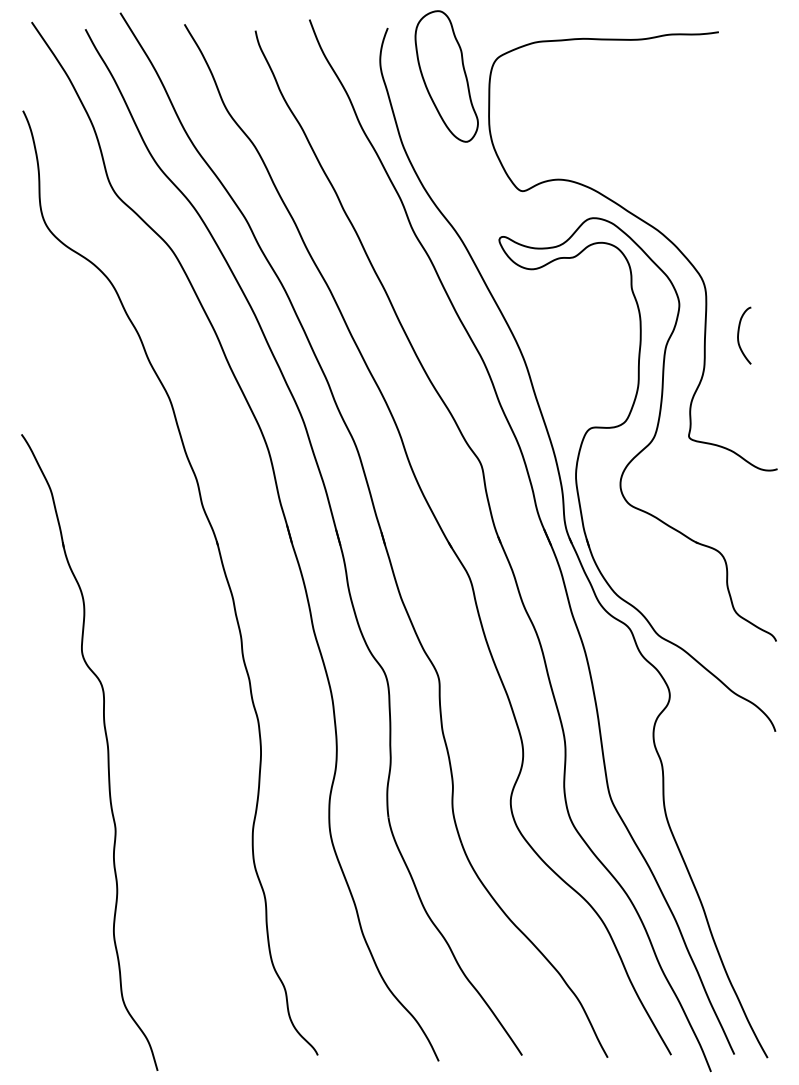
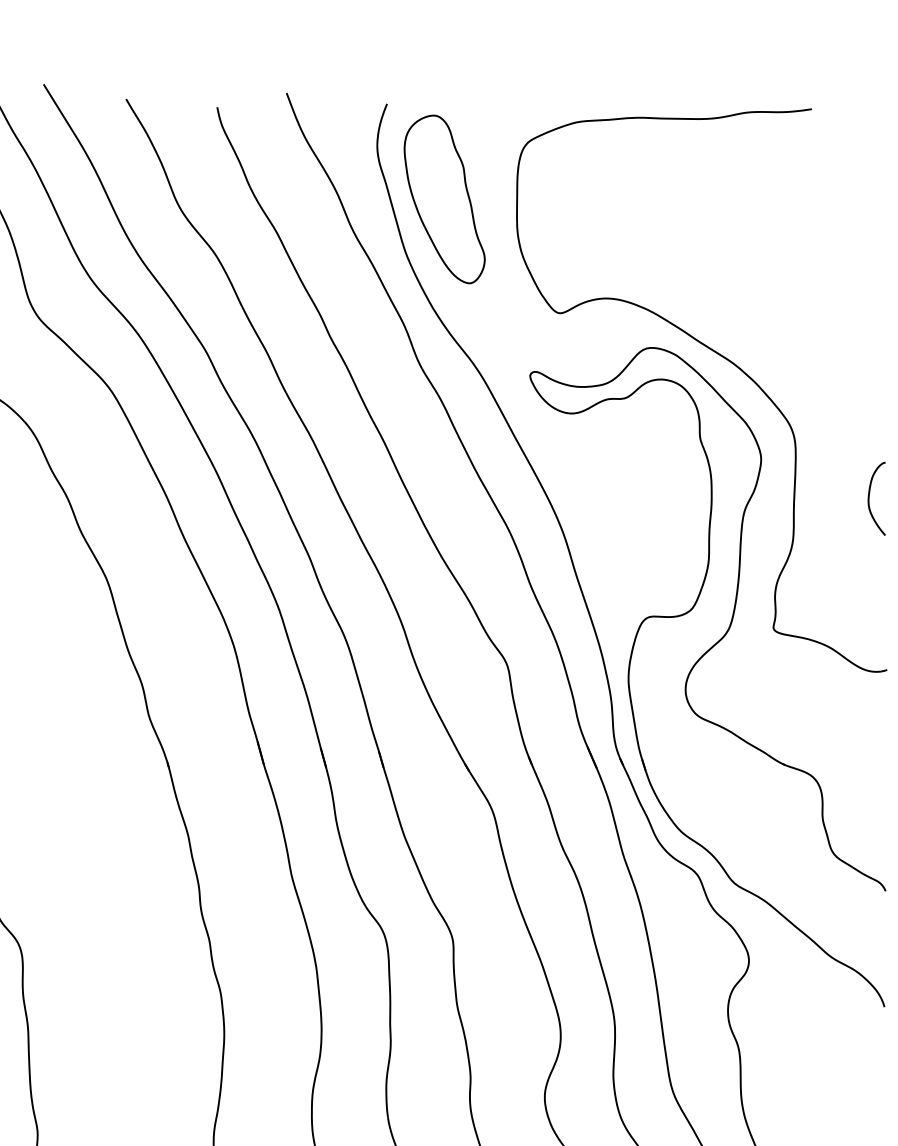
part: (446, 76) -> (444, 199), moved
curve: (739, 333) -> (870, 495), moved

